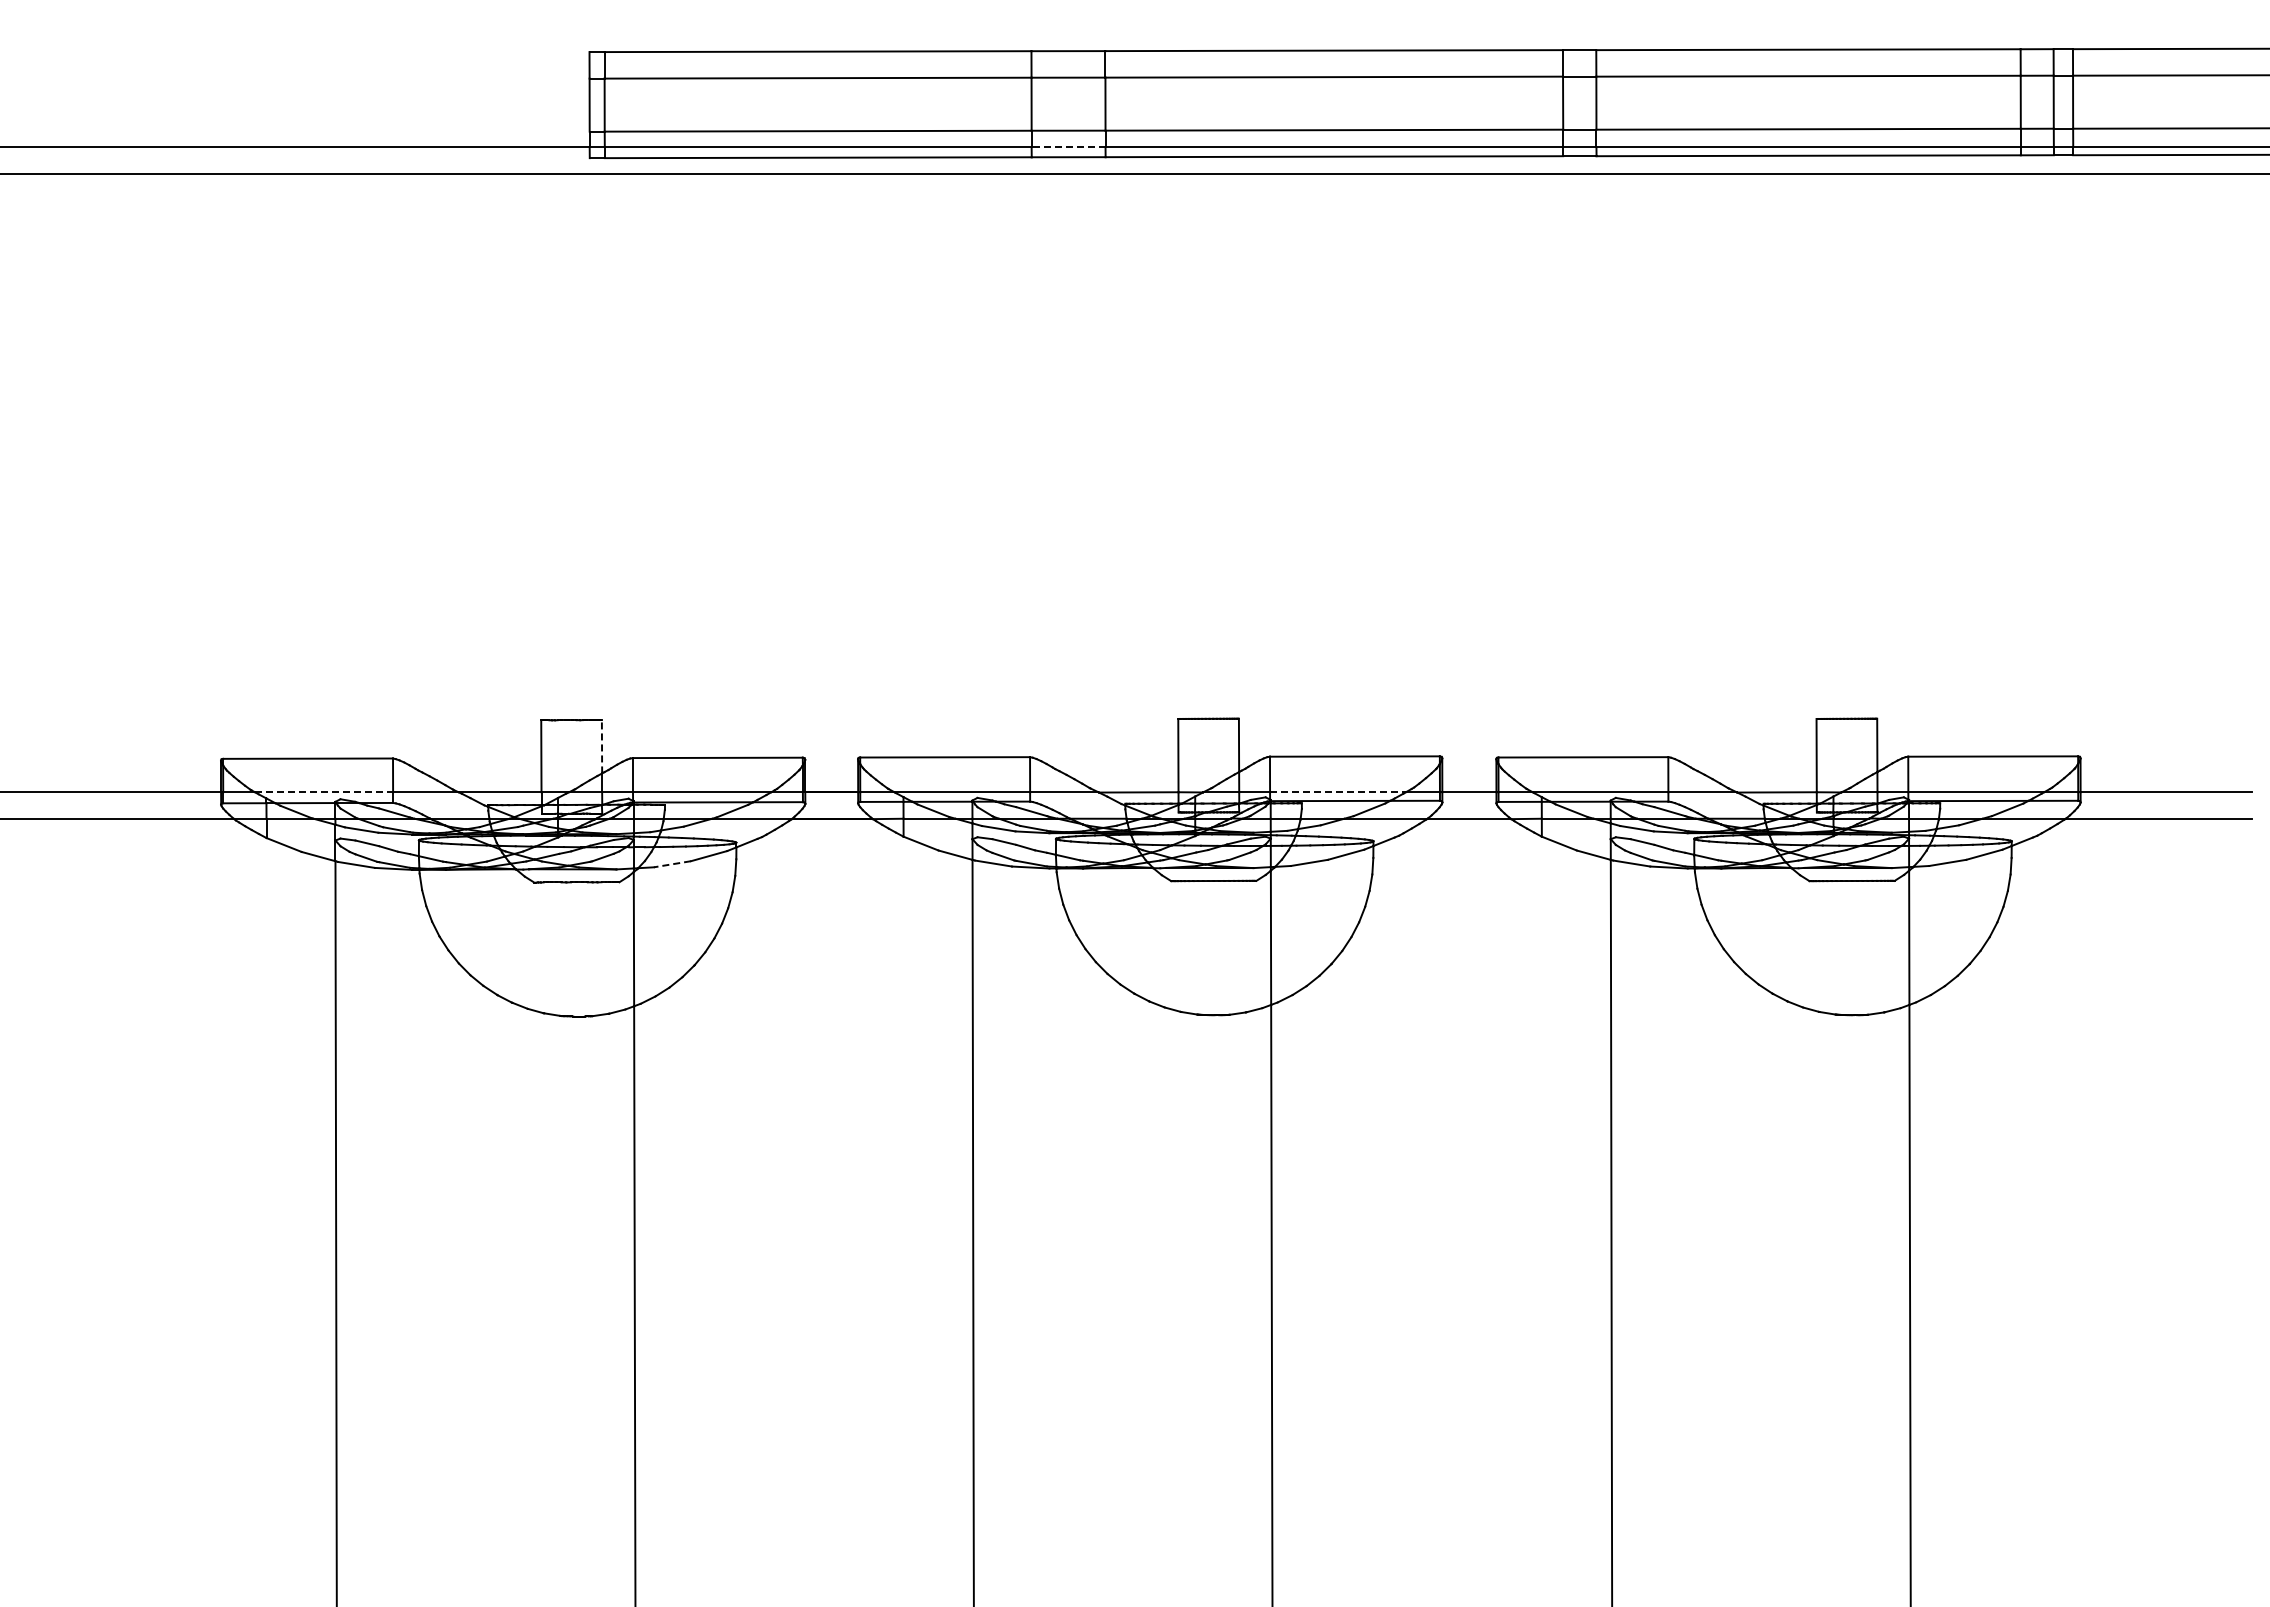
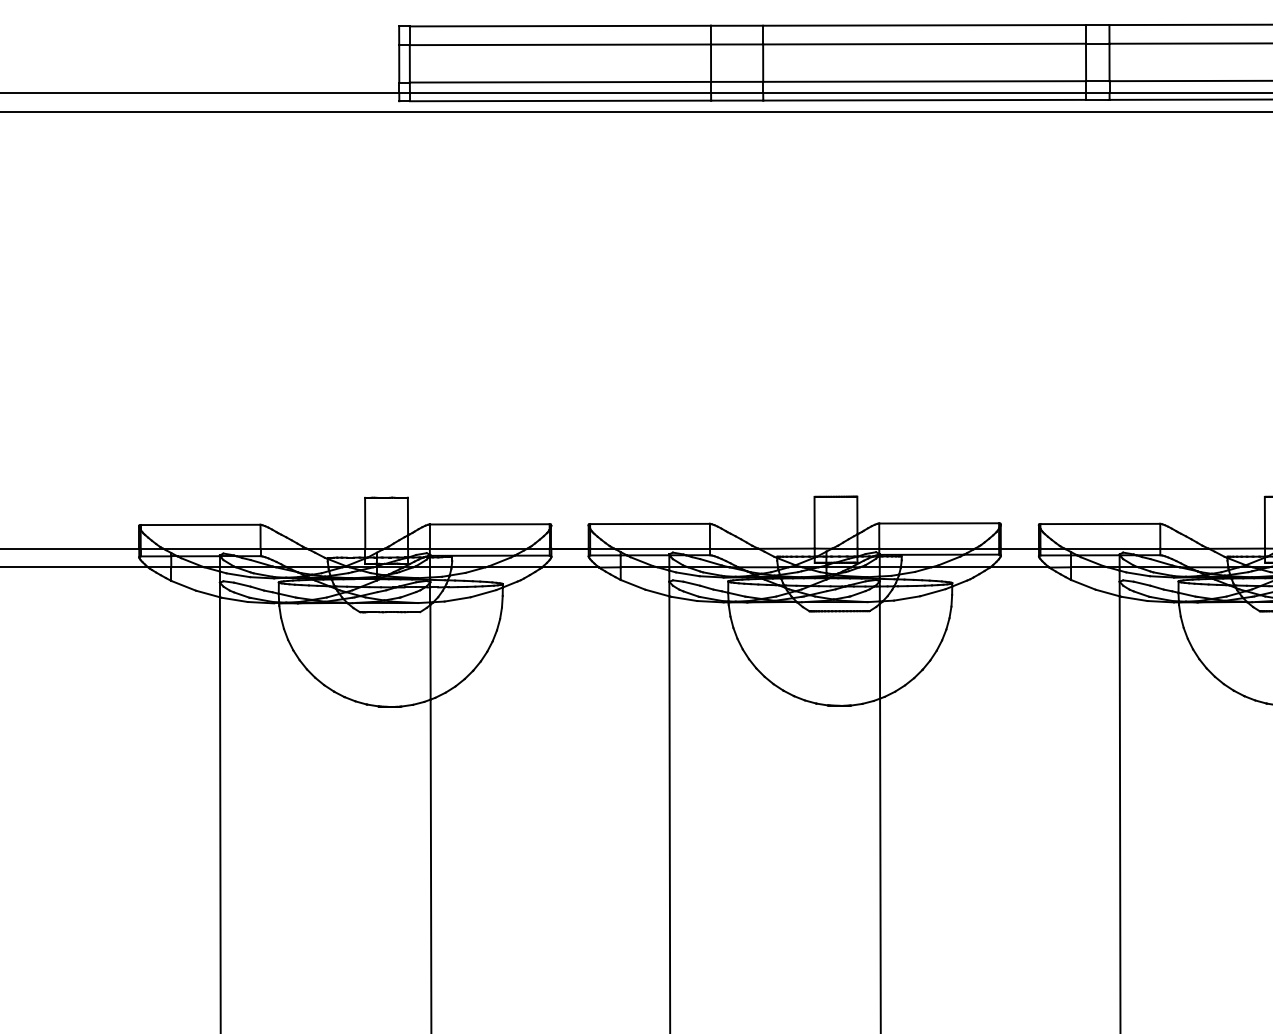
line: (1068, 147) -> (737, 93), dashed -> solid
line: (602, 746) -> (408, 516), dashed -> solid
line: (324, 792) -> (212, 548), dashed -> solid
line: (1338, 792) -> (927, 548), dashed -> solid
line: (672, 864) -> (457, 599), dashed -> solid

